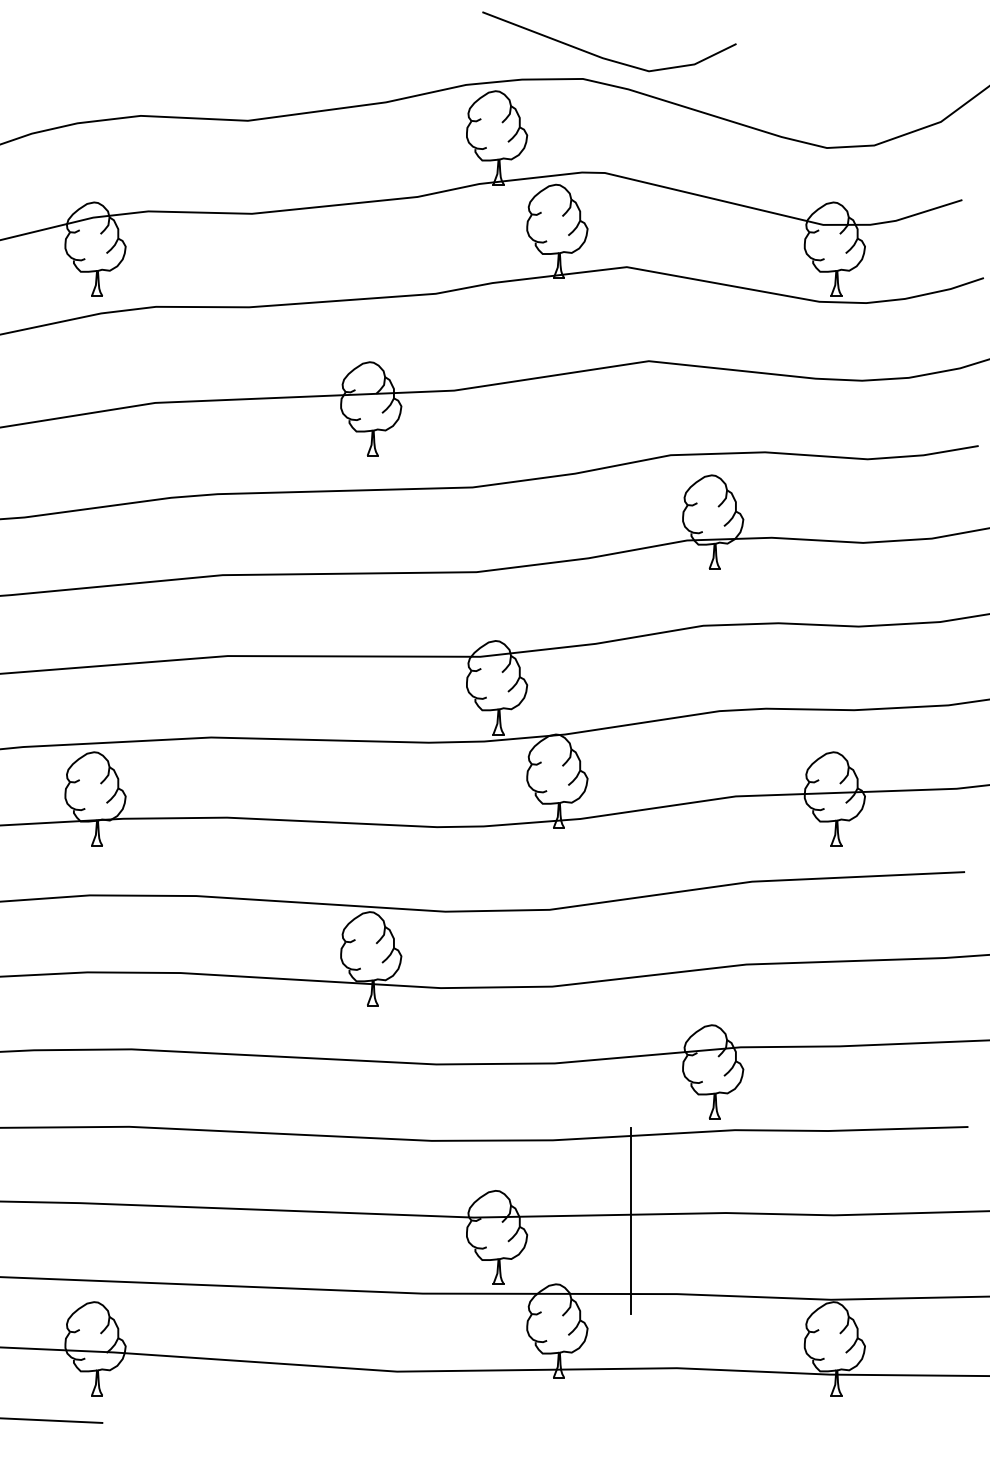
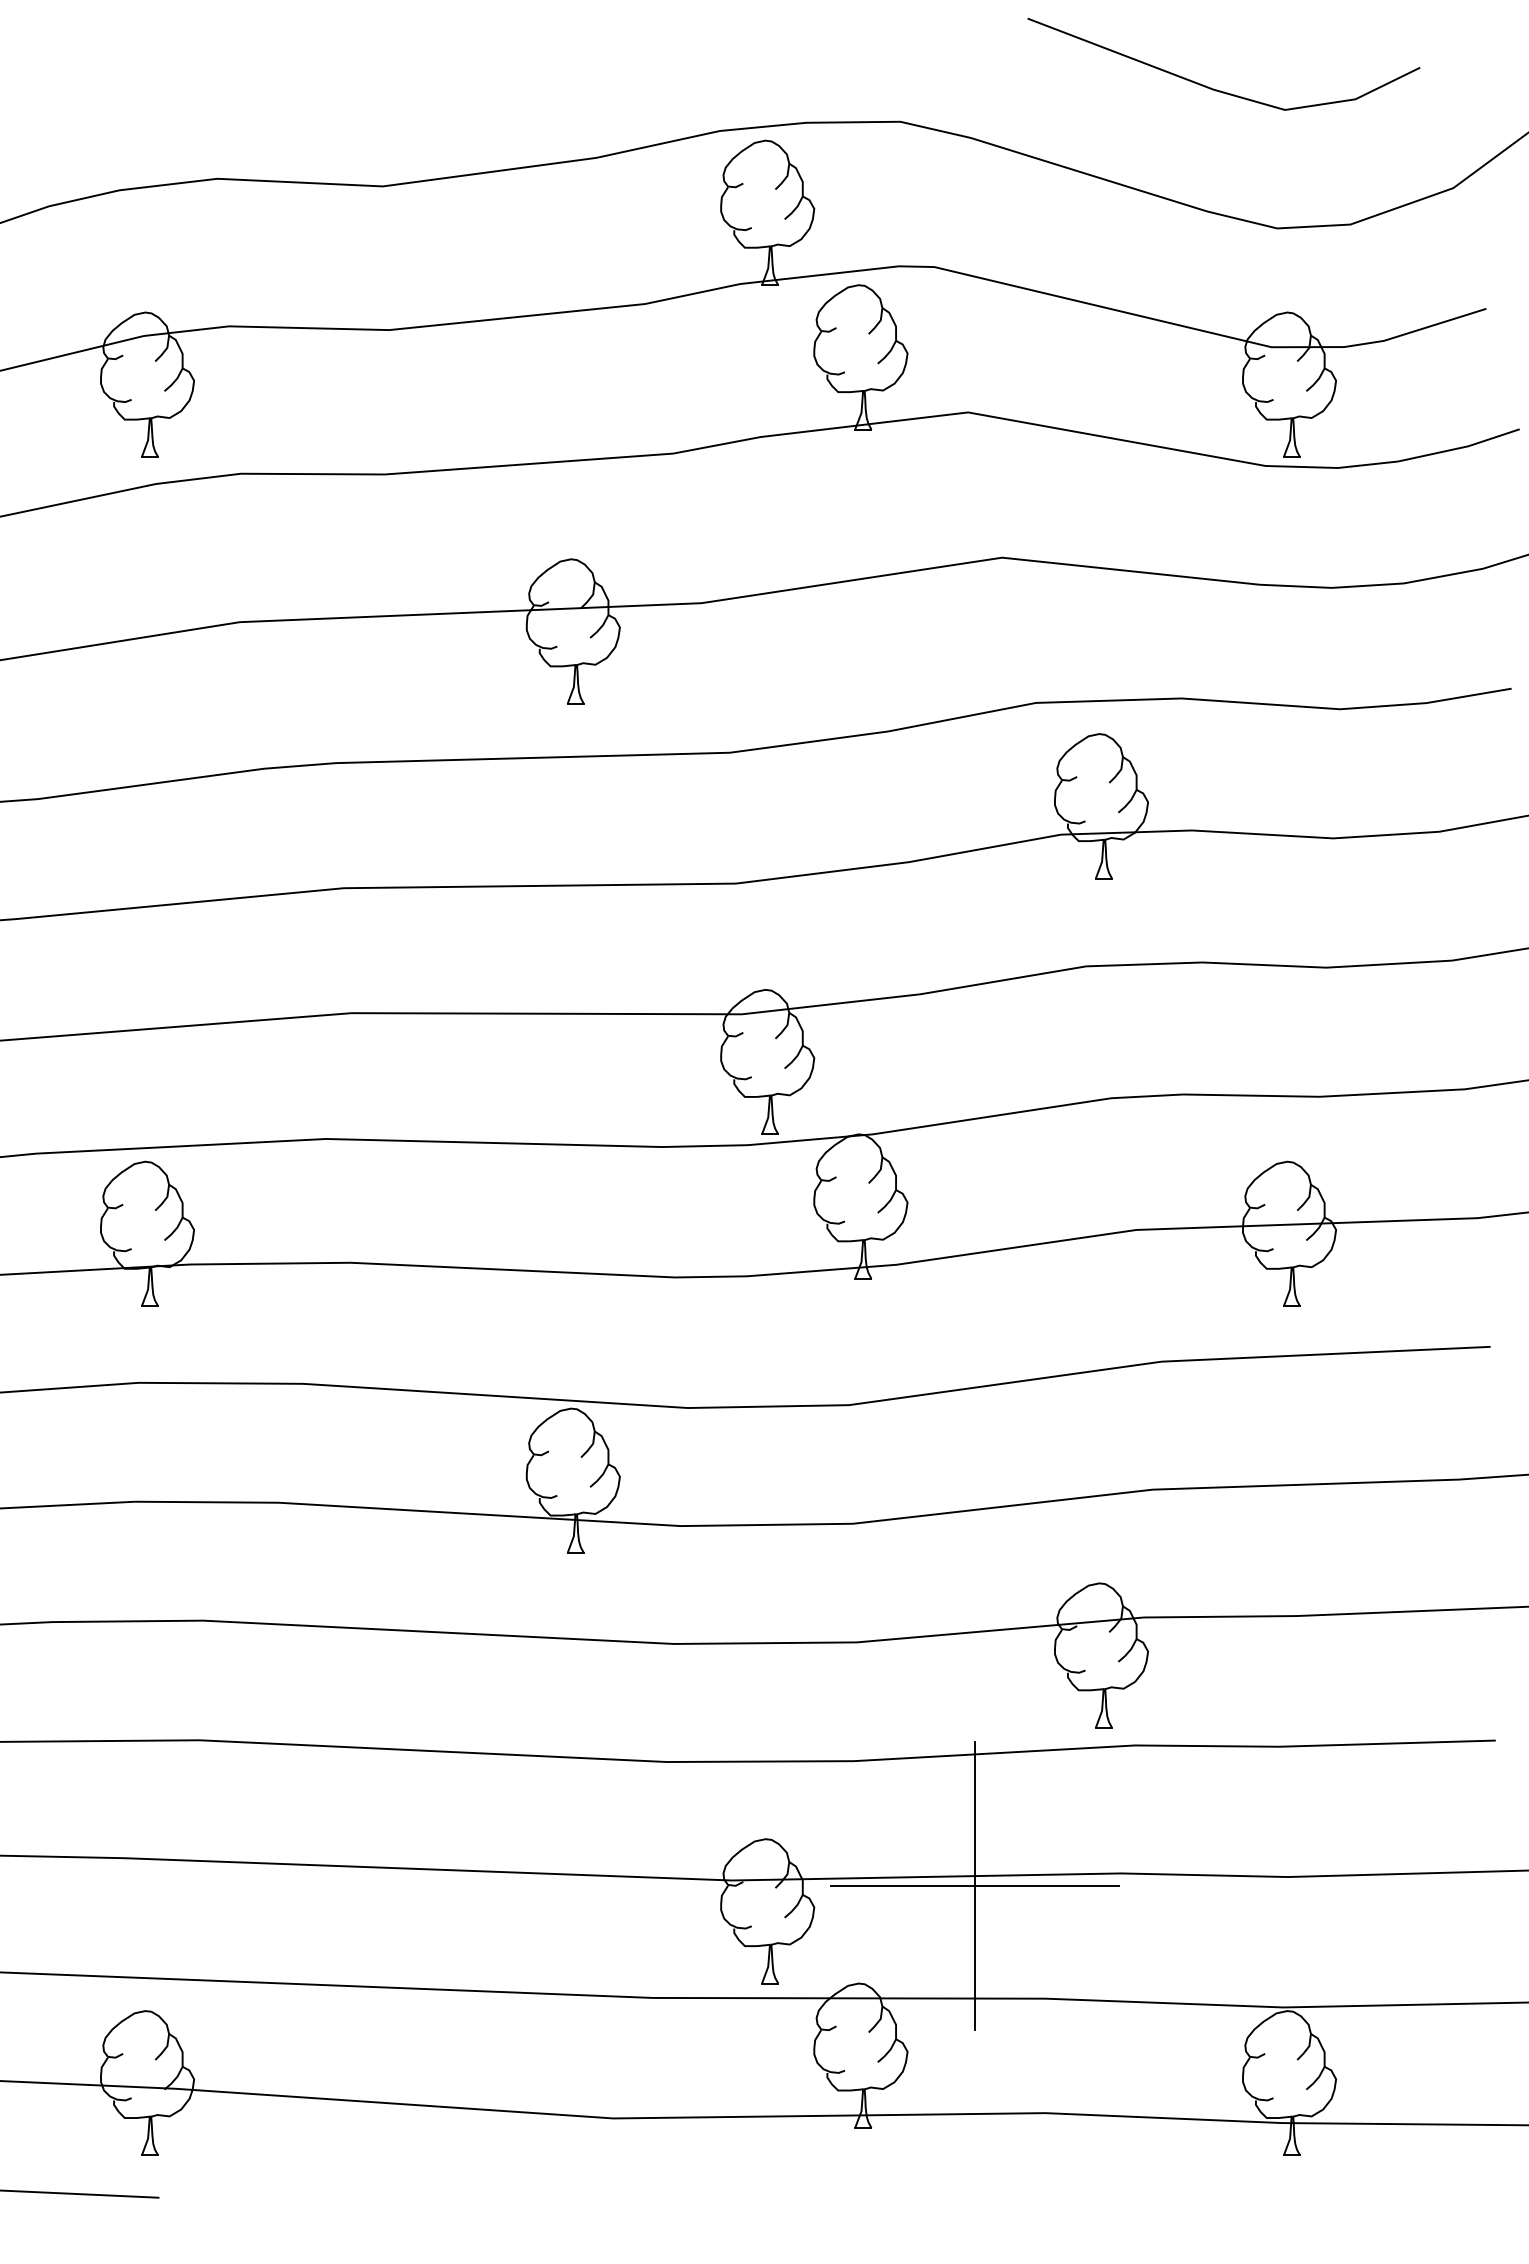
line: (604, 57) -> (1216, 88), moved
line: (630, 1220) -> (973, 1884), added

